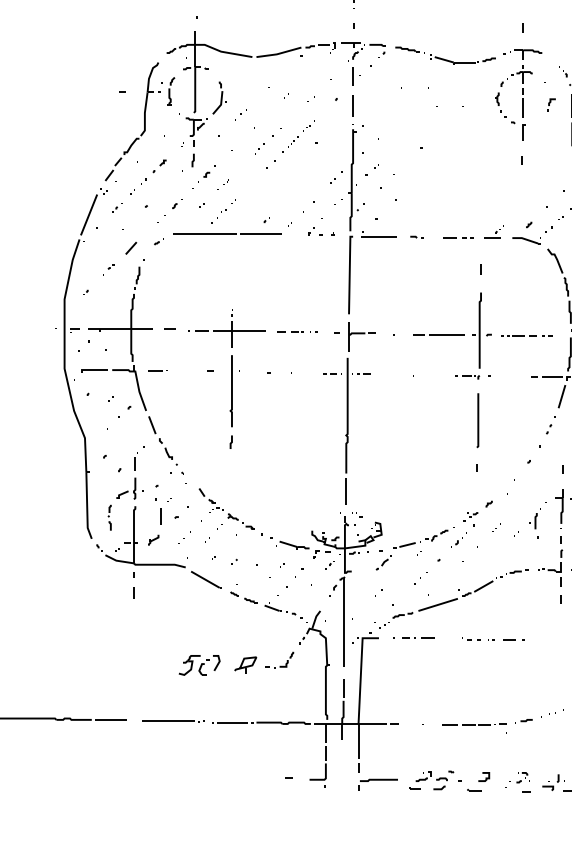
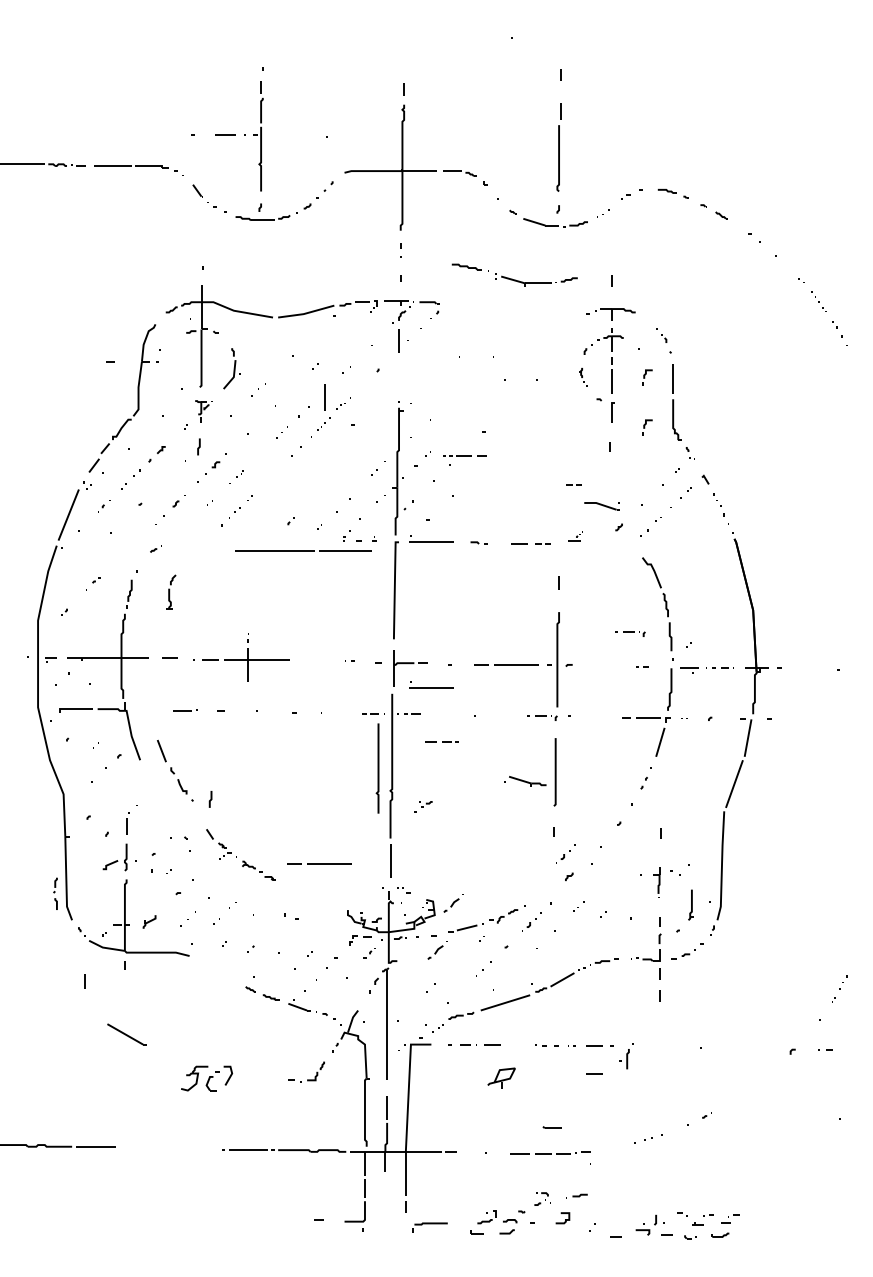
part: (445, 55) -> (514, 274), moved
part: (171, 90) -> (171, 591), moved
part: (500, 104) -> (583, 376), size x0.6
line: (352, 105) -> (324, 397), moved
part: (196, 132) -> (203, 411), size x0.6
part: (551, 144) -> (647, 427), added
line: (491, 190) -> (572, 484), added
part: (494, 232) -> (575, 536), size x0.6
line: (227, 233) -> (303, 550), moved
part: (526, 240) -> (601, 506), moved
line: (131, 248) -> (121, 556), removed
part: (538, 309) -> (630, 633), added
line: (291, 331) -> (442, 741), moved
line: (518, 336) -> (464, 455), moved
part: (379, 350) -> (431, 684), added
part: (157, 371) -> (185, 710), moved
line: (231, 391) -> (377, 768), moved
part: (163, 440) -> (175, 770), moved
line: (231, 442) -> (210, 799), moved
part: (486, 485) -> (565, 853), added
line: (289, 493) -> (319, 863), added
part: (226, 508) -> (240, 854), moved
part: (558, 508) -> (656, 882), size x0.6
line: (160, 515) -> (158, 891), removed
part: (470, 516) -> (423, 806), moved
part: (109, 517) -> (55, 893), moved
part: (534, 519) -> (626, 1056), moved
part: (396, 525) -> (453, 903), added
part: (292, 545) -> (525, 781), moved
line: (206, 579) -> (126, 1034), moved
line: (133, 592) -> (84, 981), moved
line: (509, 661) -> (594, 1073), added
part: (245, 664) -> (501, 1077), moved
part: (523, 720) -> (576, 1195), moved
part: (172, 721) -> (173, 1148), removed
part: (522, 777) -> (542, 1198), moved
part: (378, 784) -> (430, 1227), size x0.7
line: (474, 790) -> (551, 1127), moved

